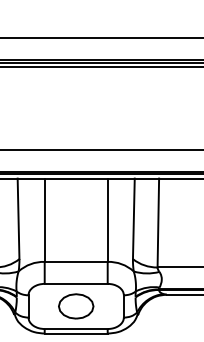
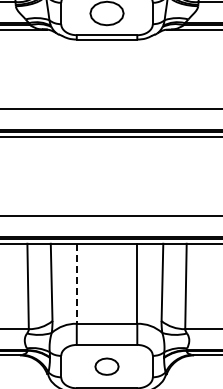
line: (44, 220) -> (76, 284), solid -> dashed
part: (75, 306) -> (106, 366), size x0.7

